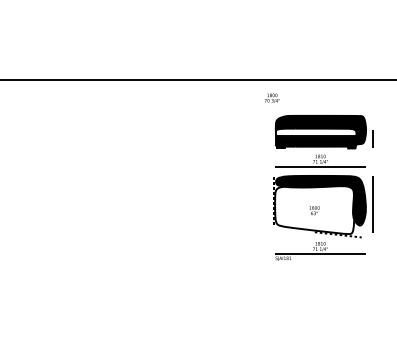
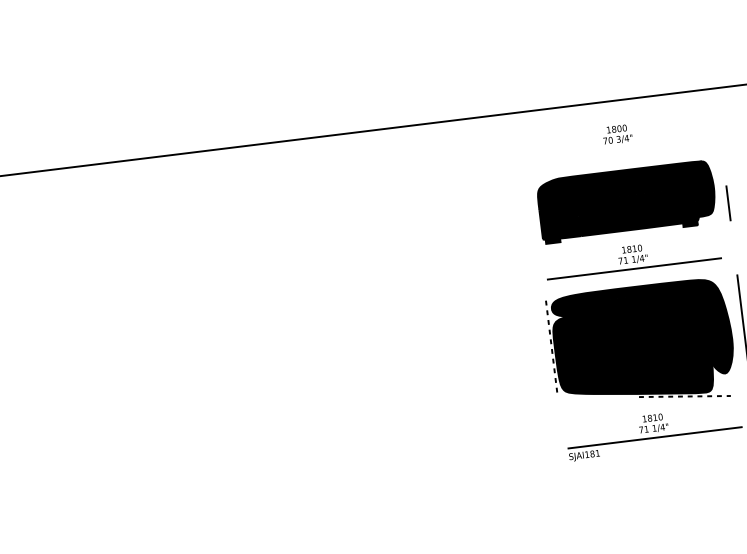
text: (272, 97) -> (617, 133), moved
fill: (315, 132) -> (616, 203), added
fill: (314, 210) -> (633, 355), added

